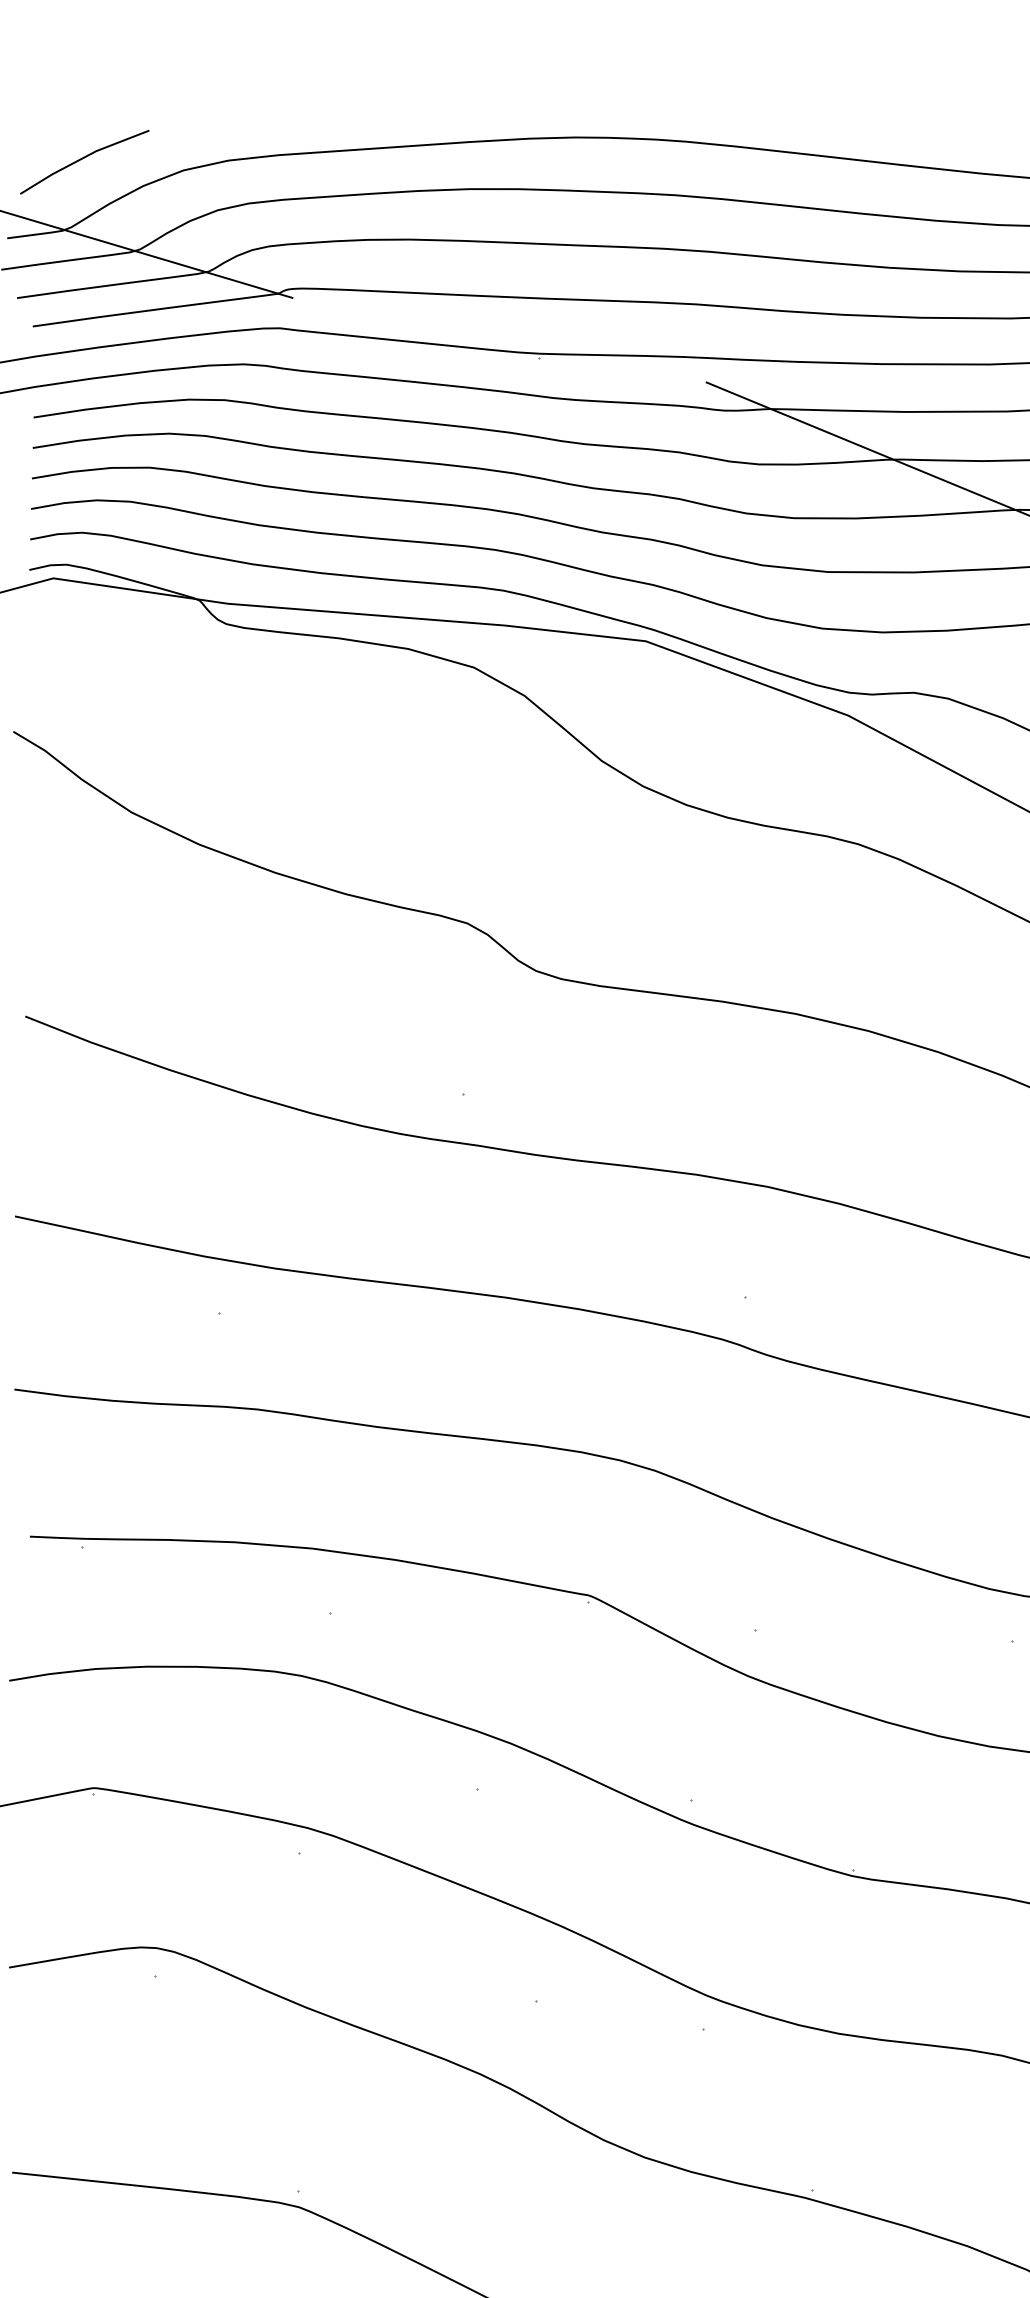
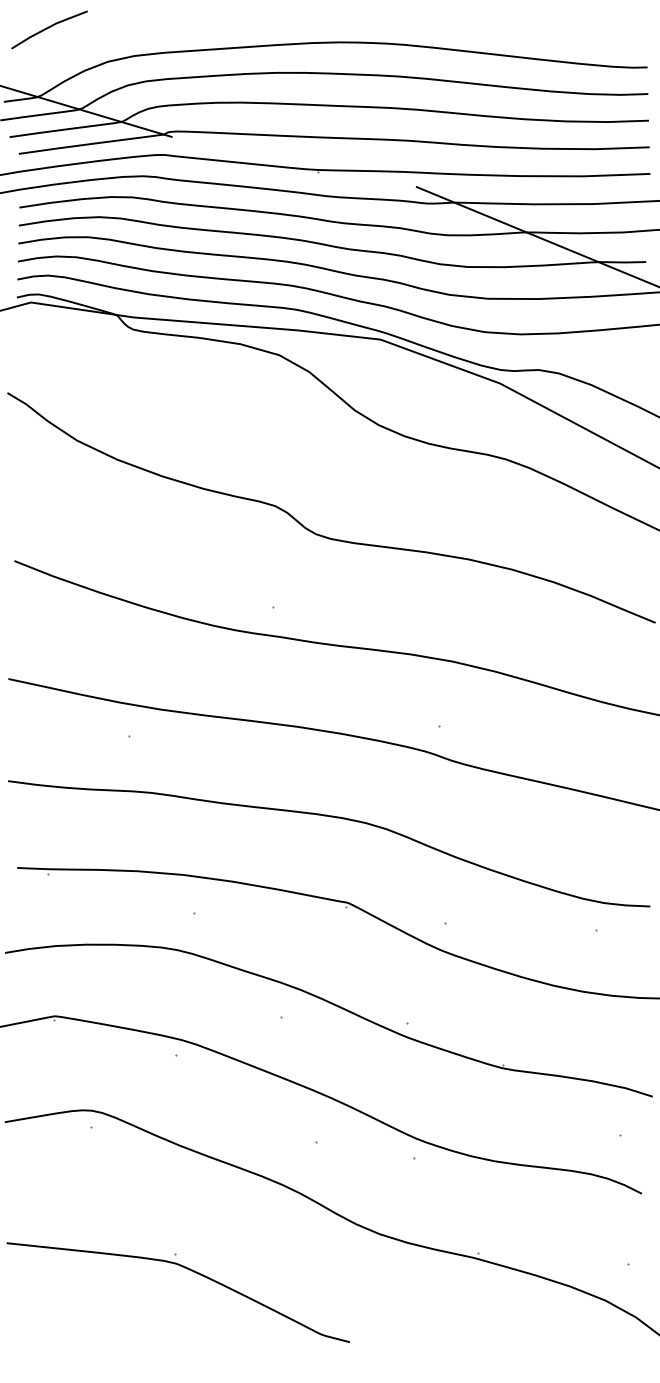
line: (84, 159) -> (49, 28), moved

